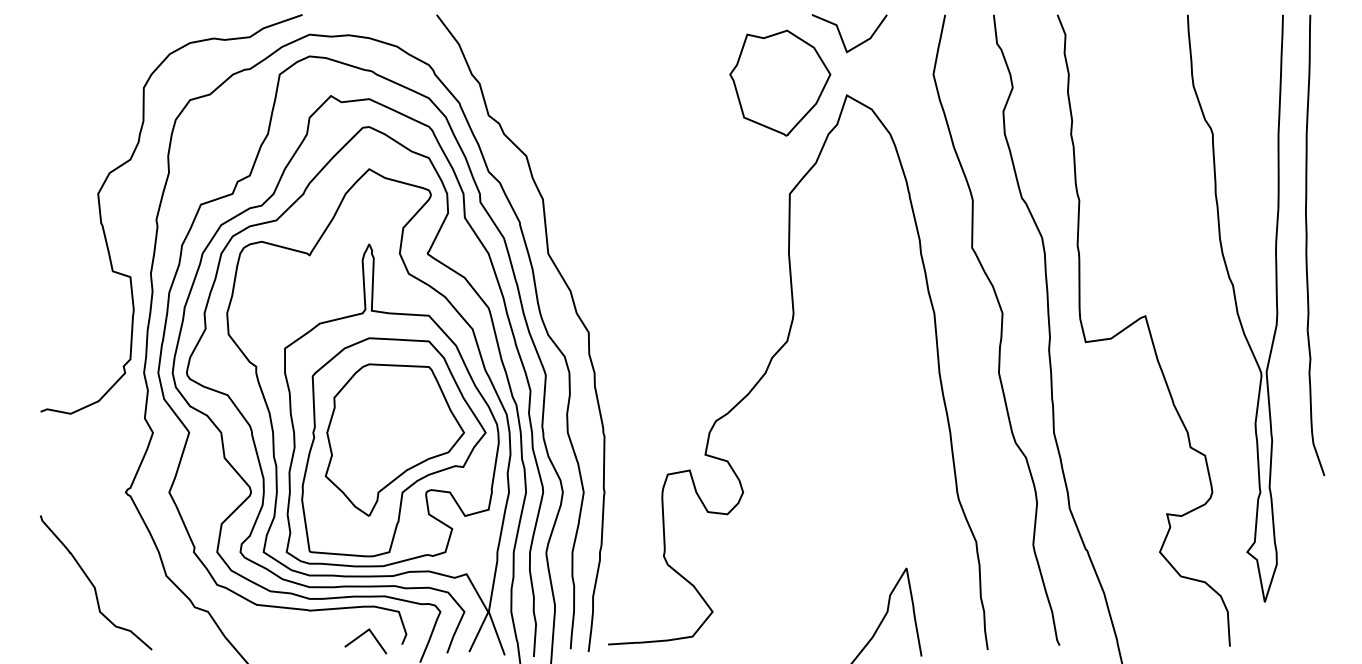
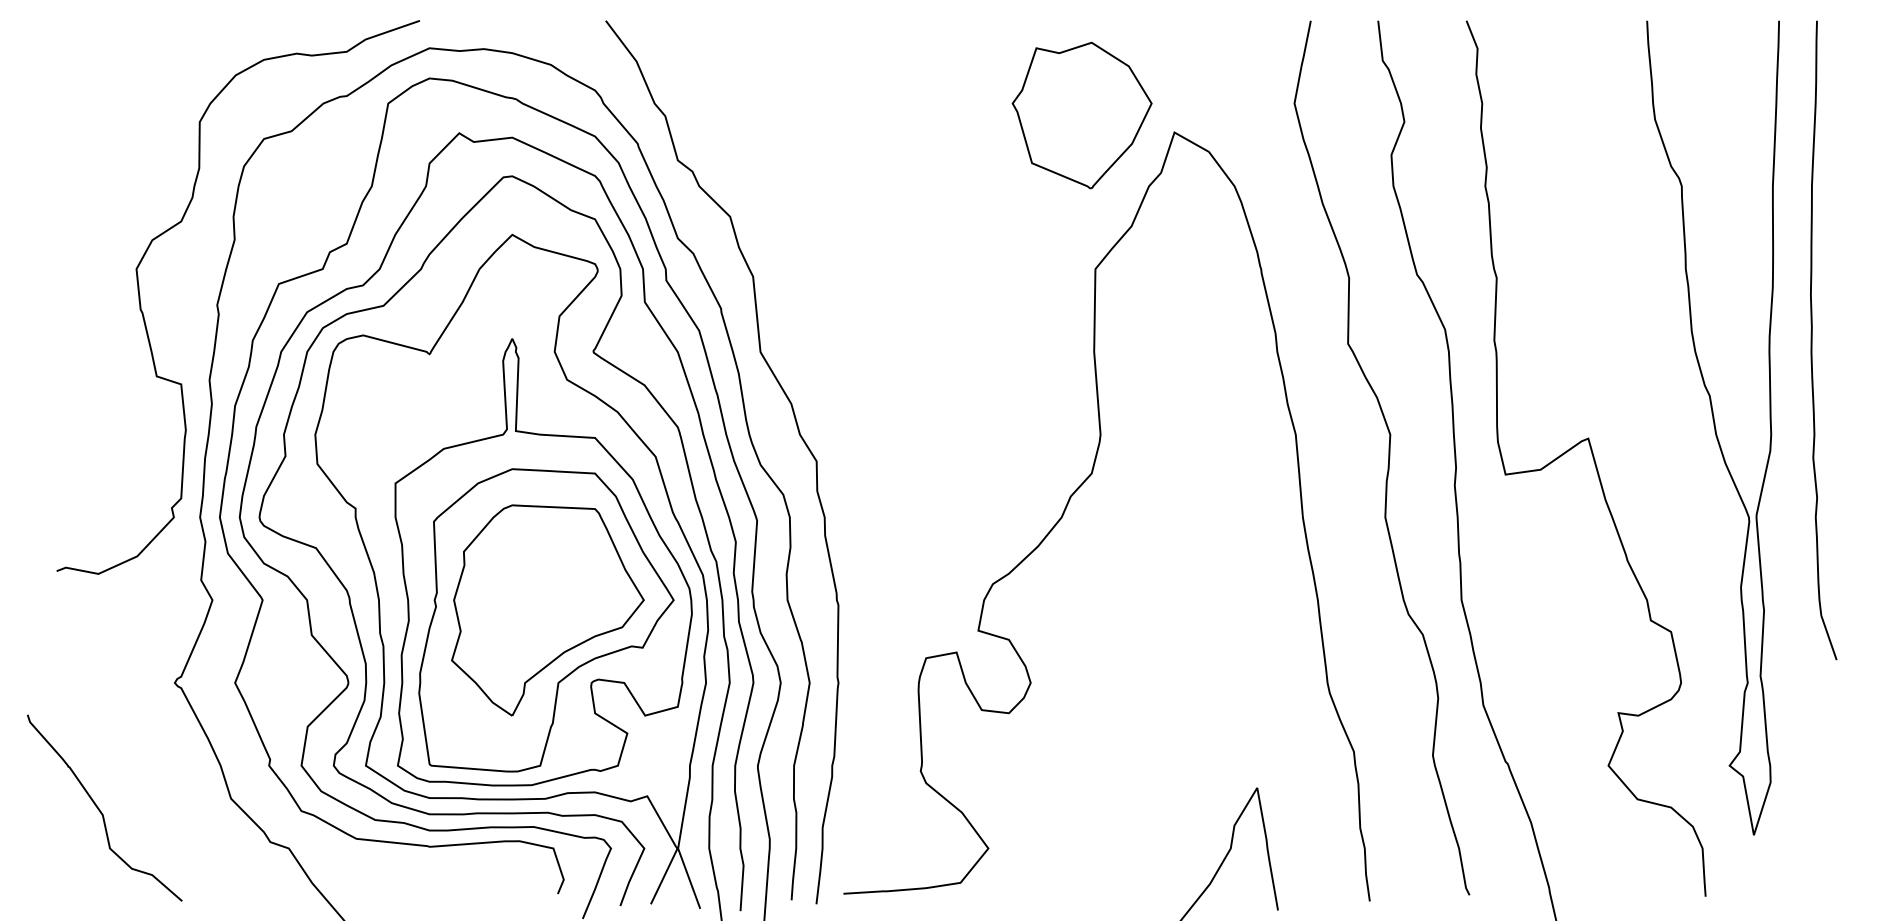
line: (841, 36) -> (1167, 50), removed
curve: (93, 583) -> (100, 809), moved
line: (362, 635) -> (502, 881), removed

